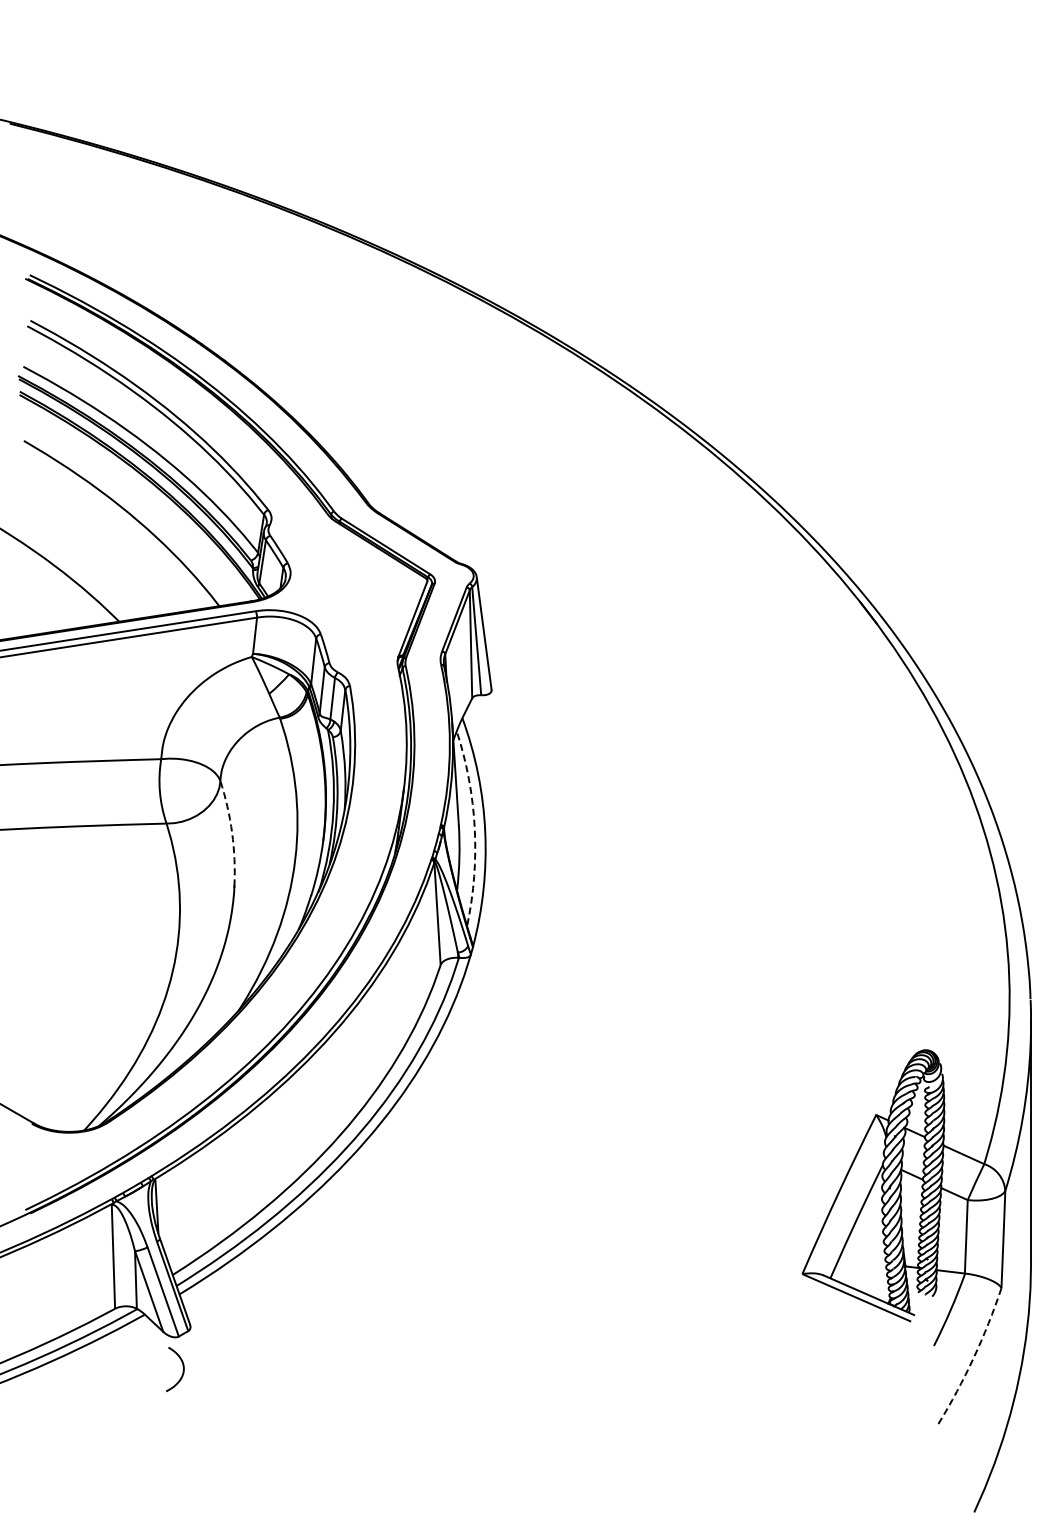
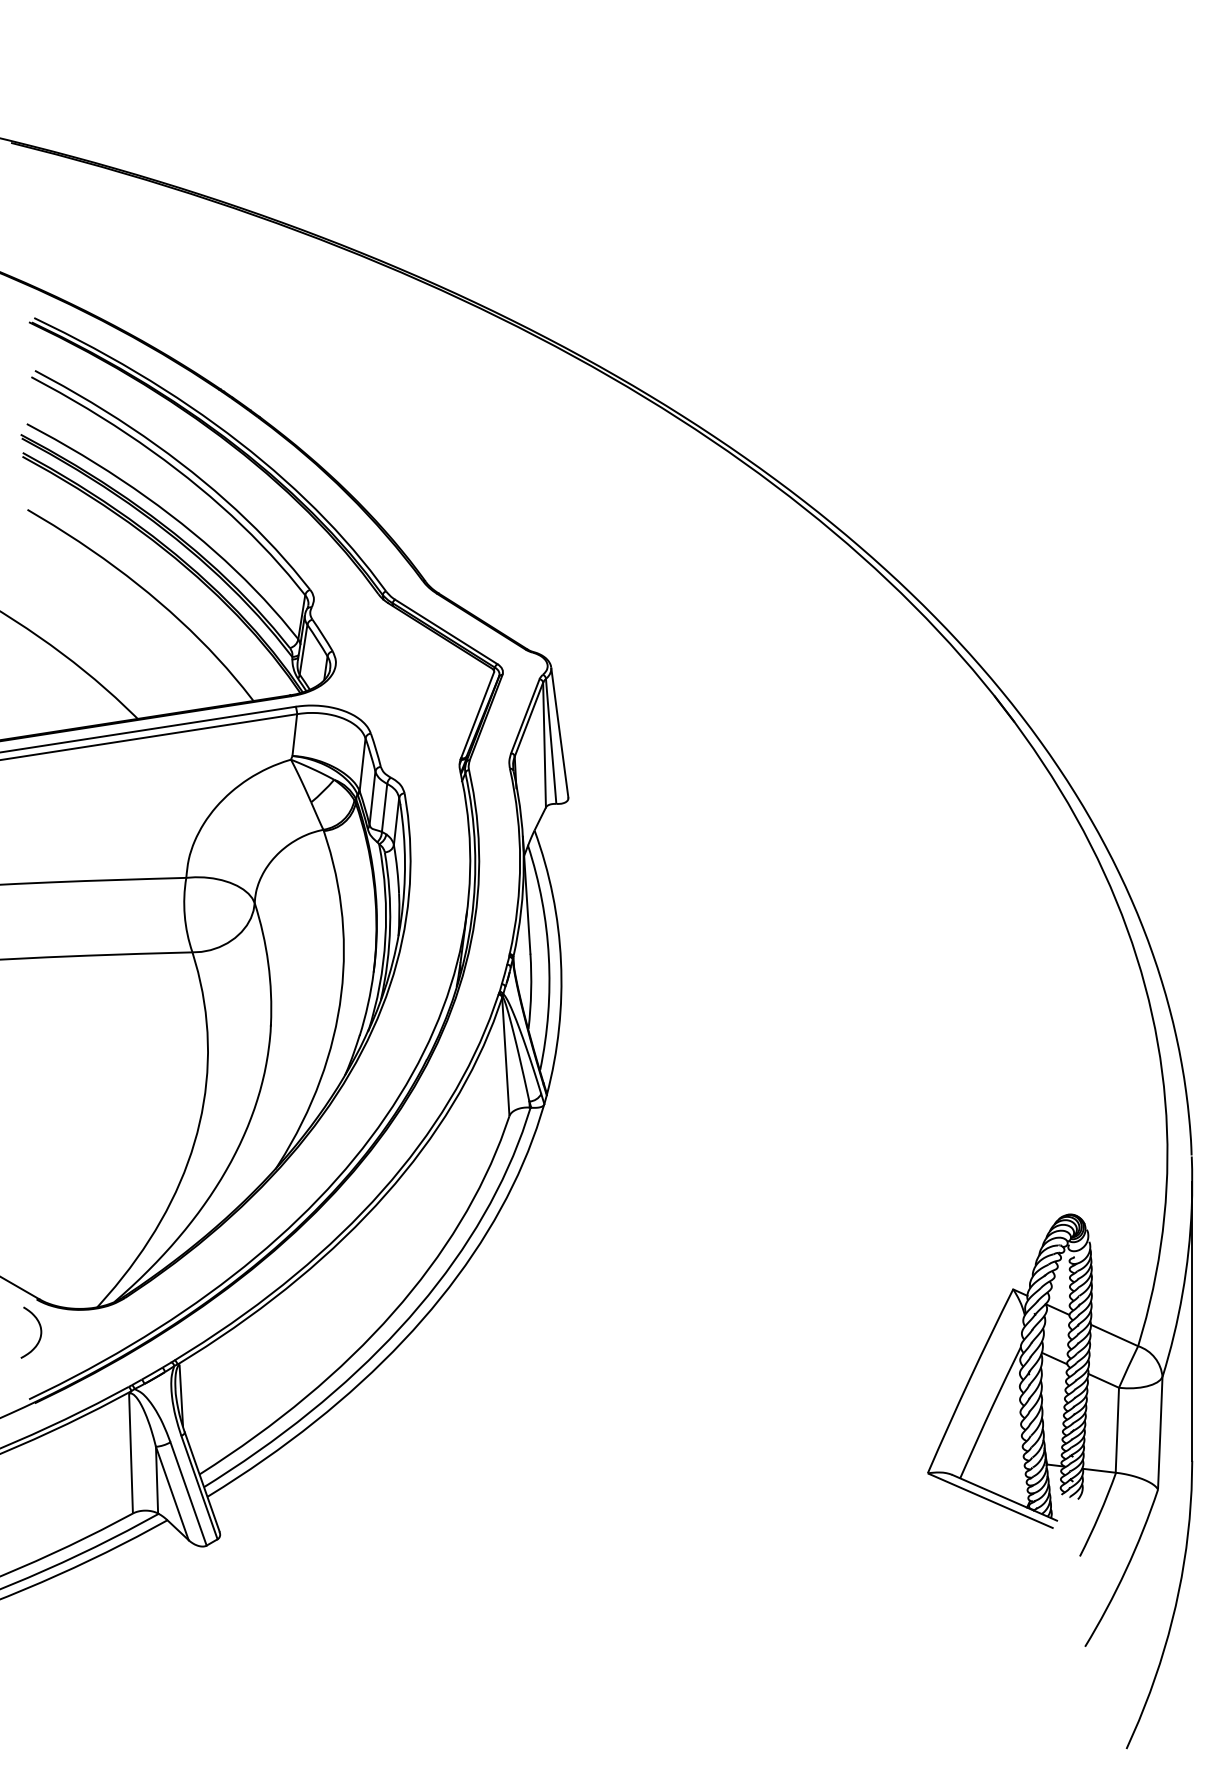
arc: (474, 827) -> (548, 956), dashed -> solid
arc: (232, 833) -> (268, 963), dashed -> solid
arc: (973, 1357) -> (1125, 1569), dashed -> solid
curve: (182, 1370) -> (39, 1333), moved

